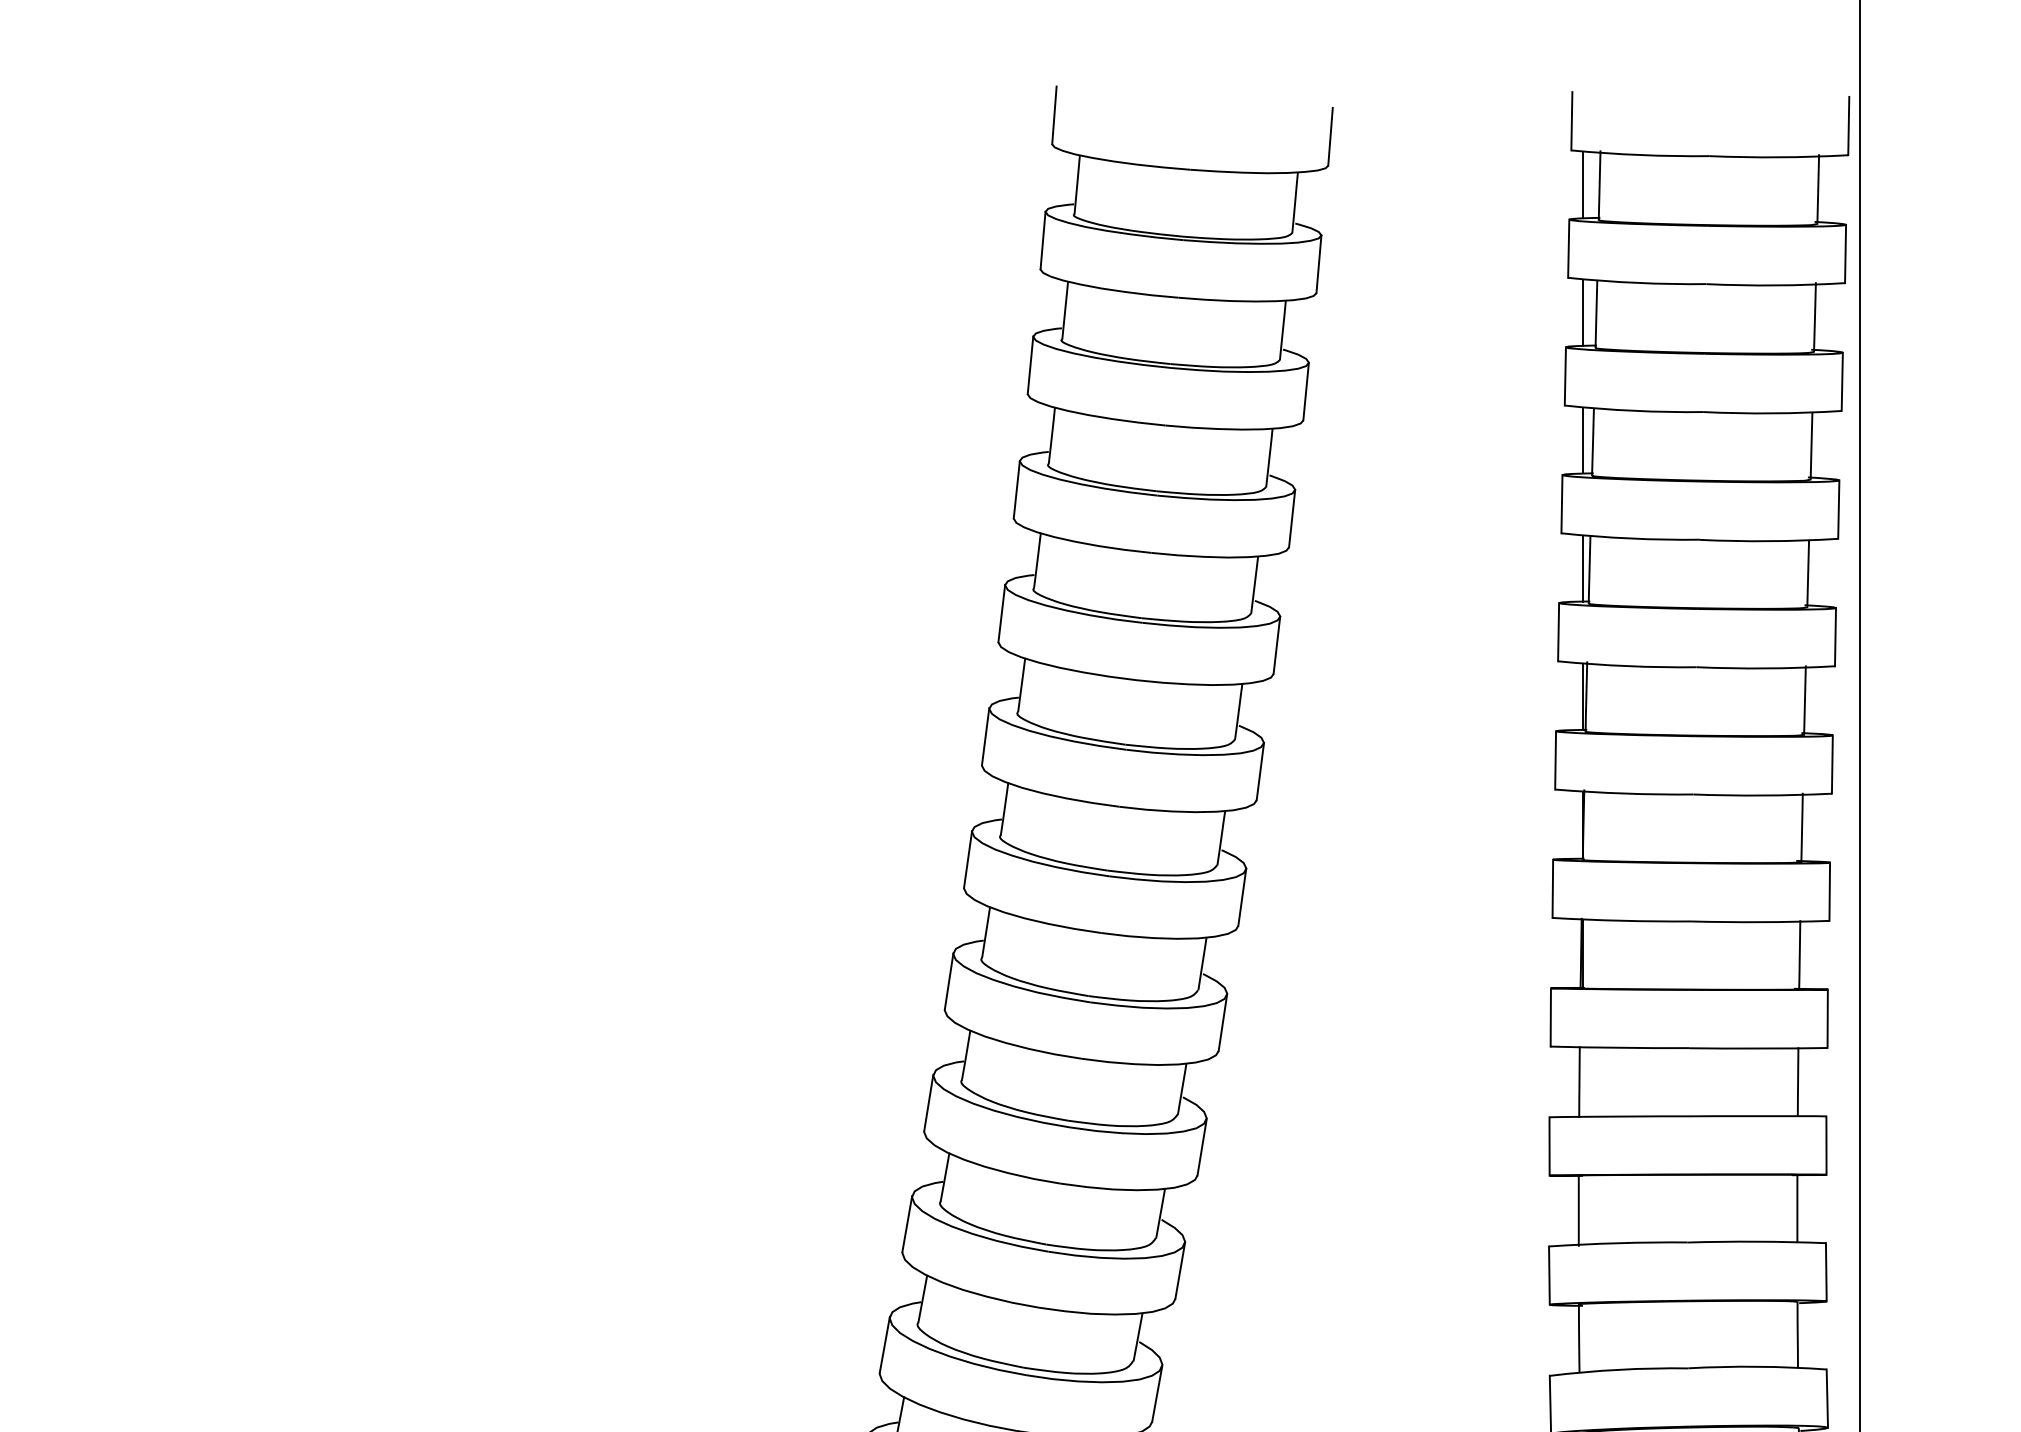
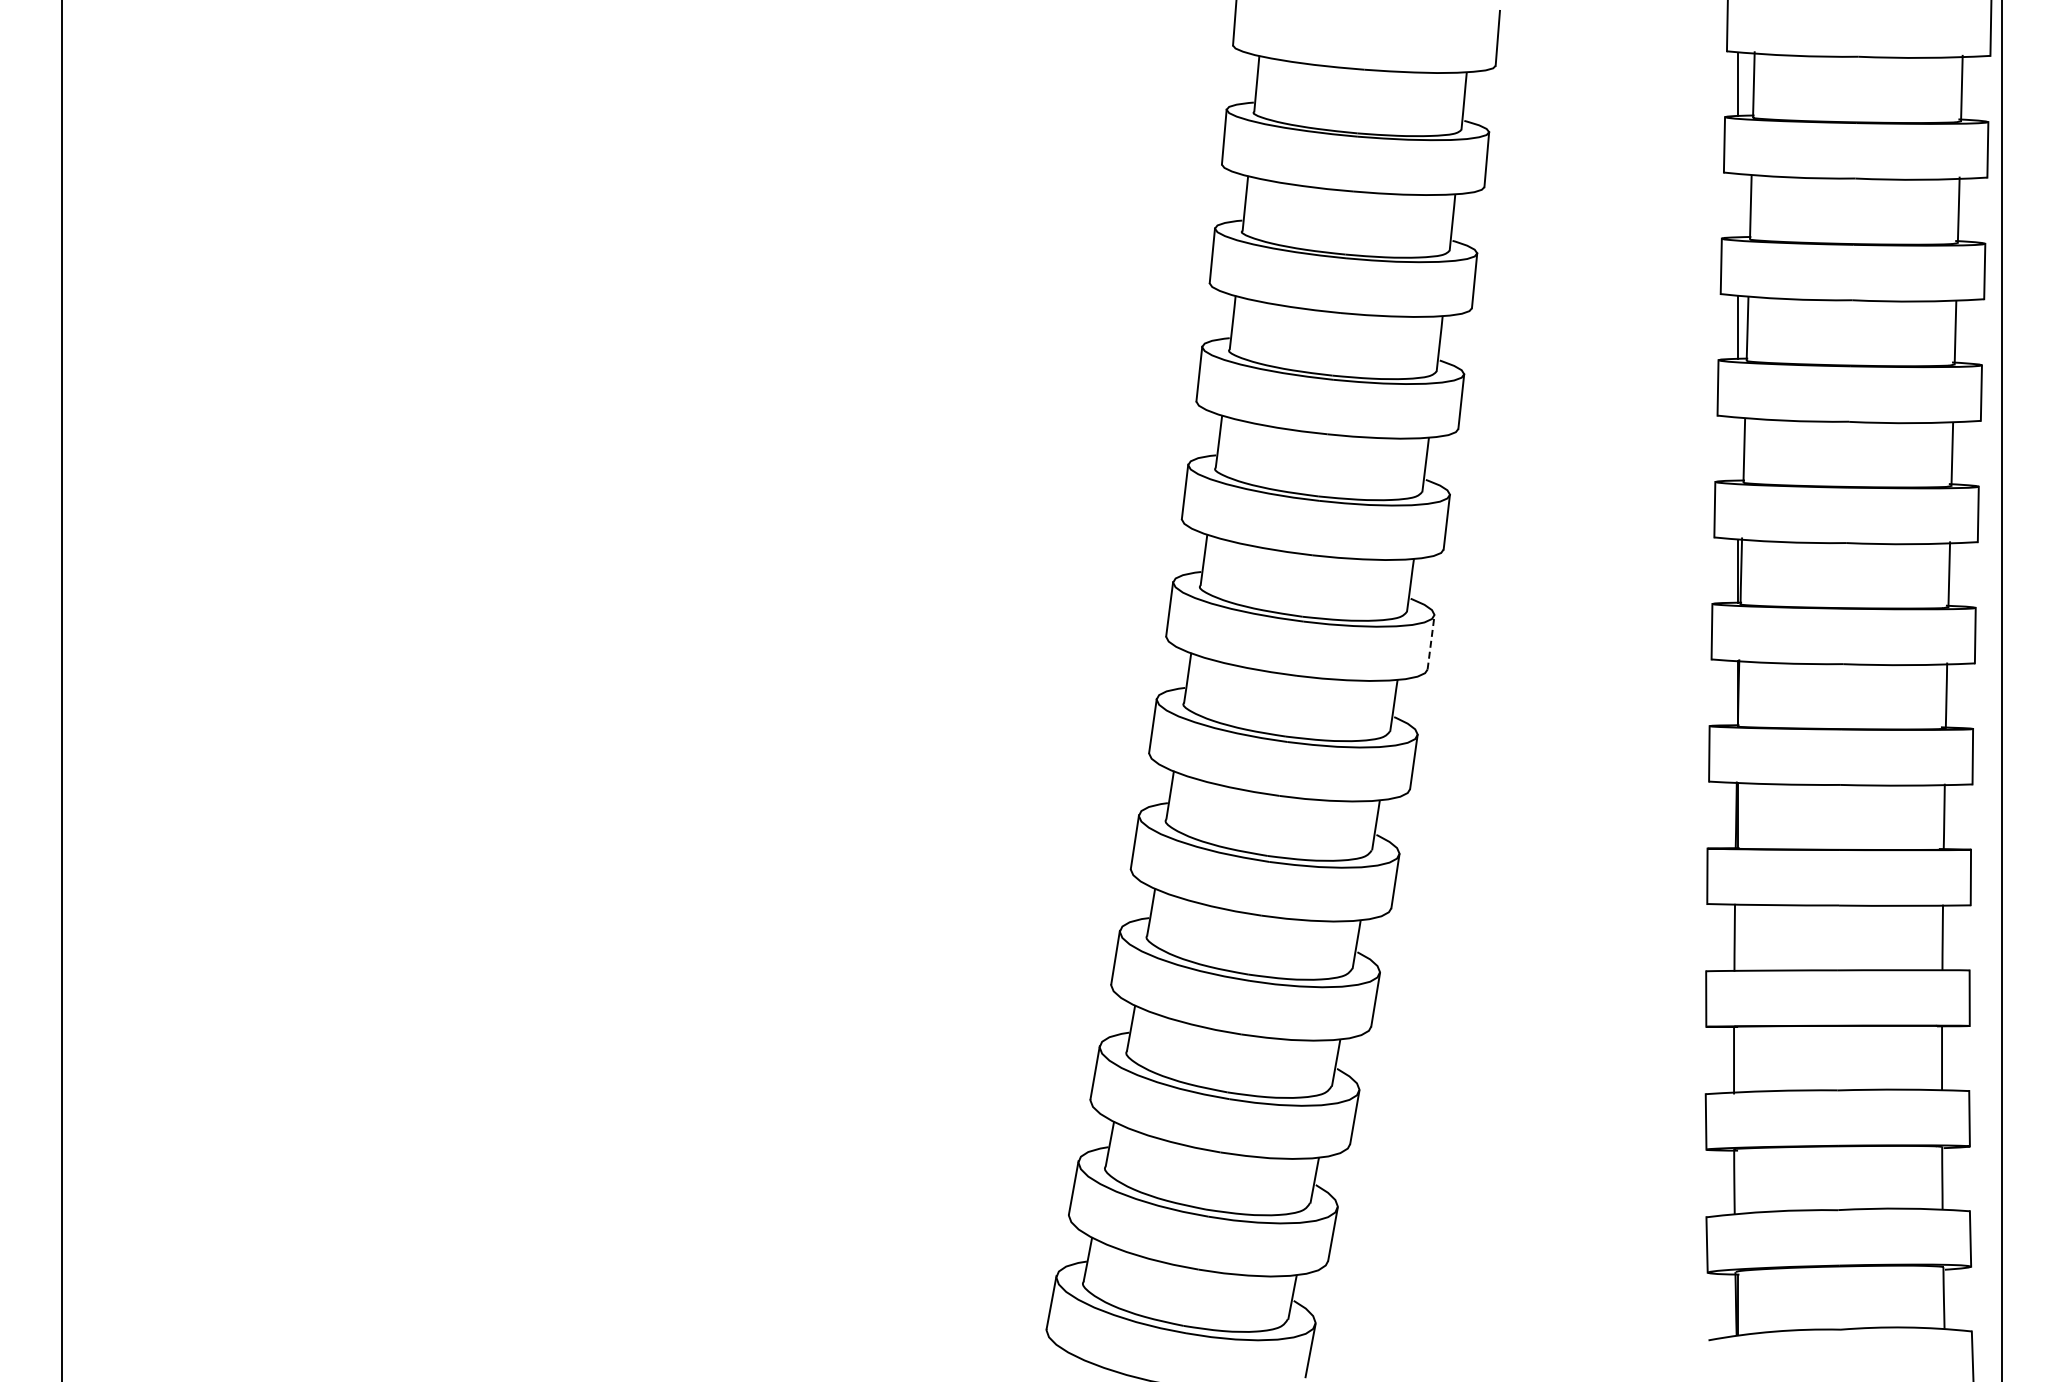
line: (1582, 312) -> (1737, 205), removed
line: (1582, 567) -> (1737, 448), removed
line: (1260, 771) -> (1431, 642), solid -> dashed

